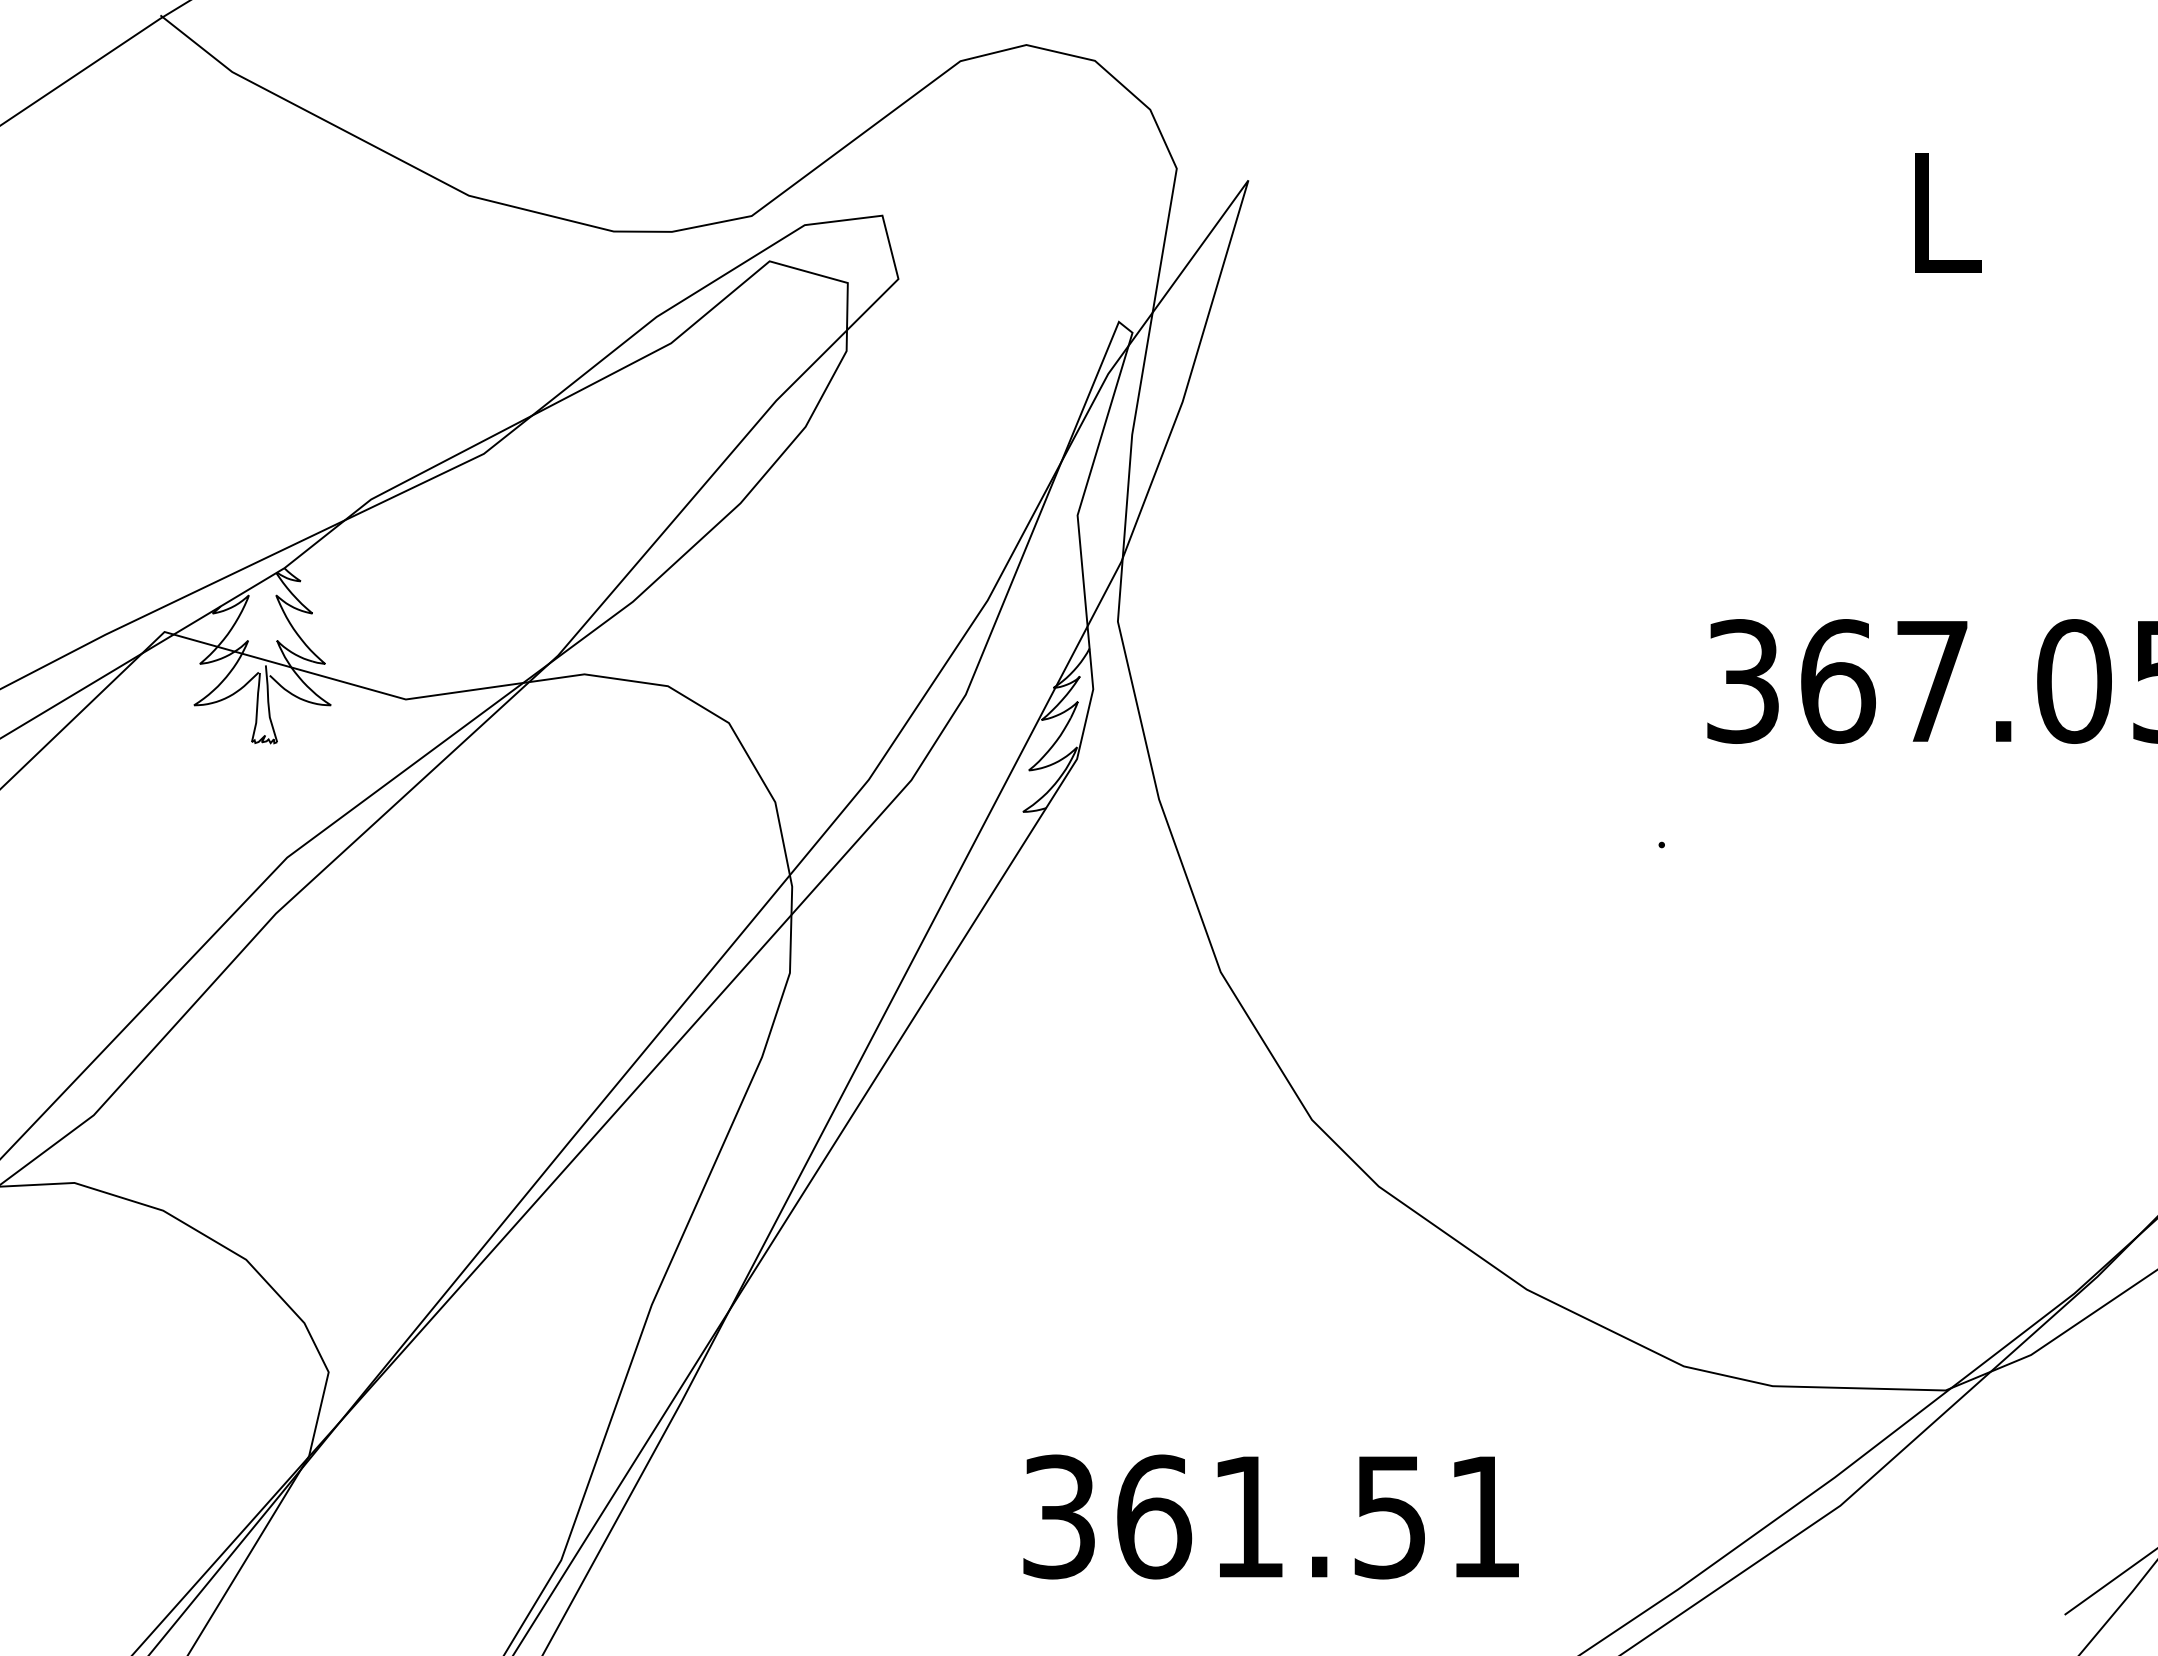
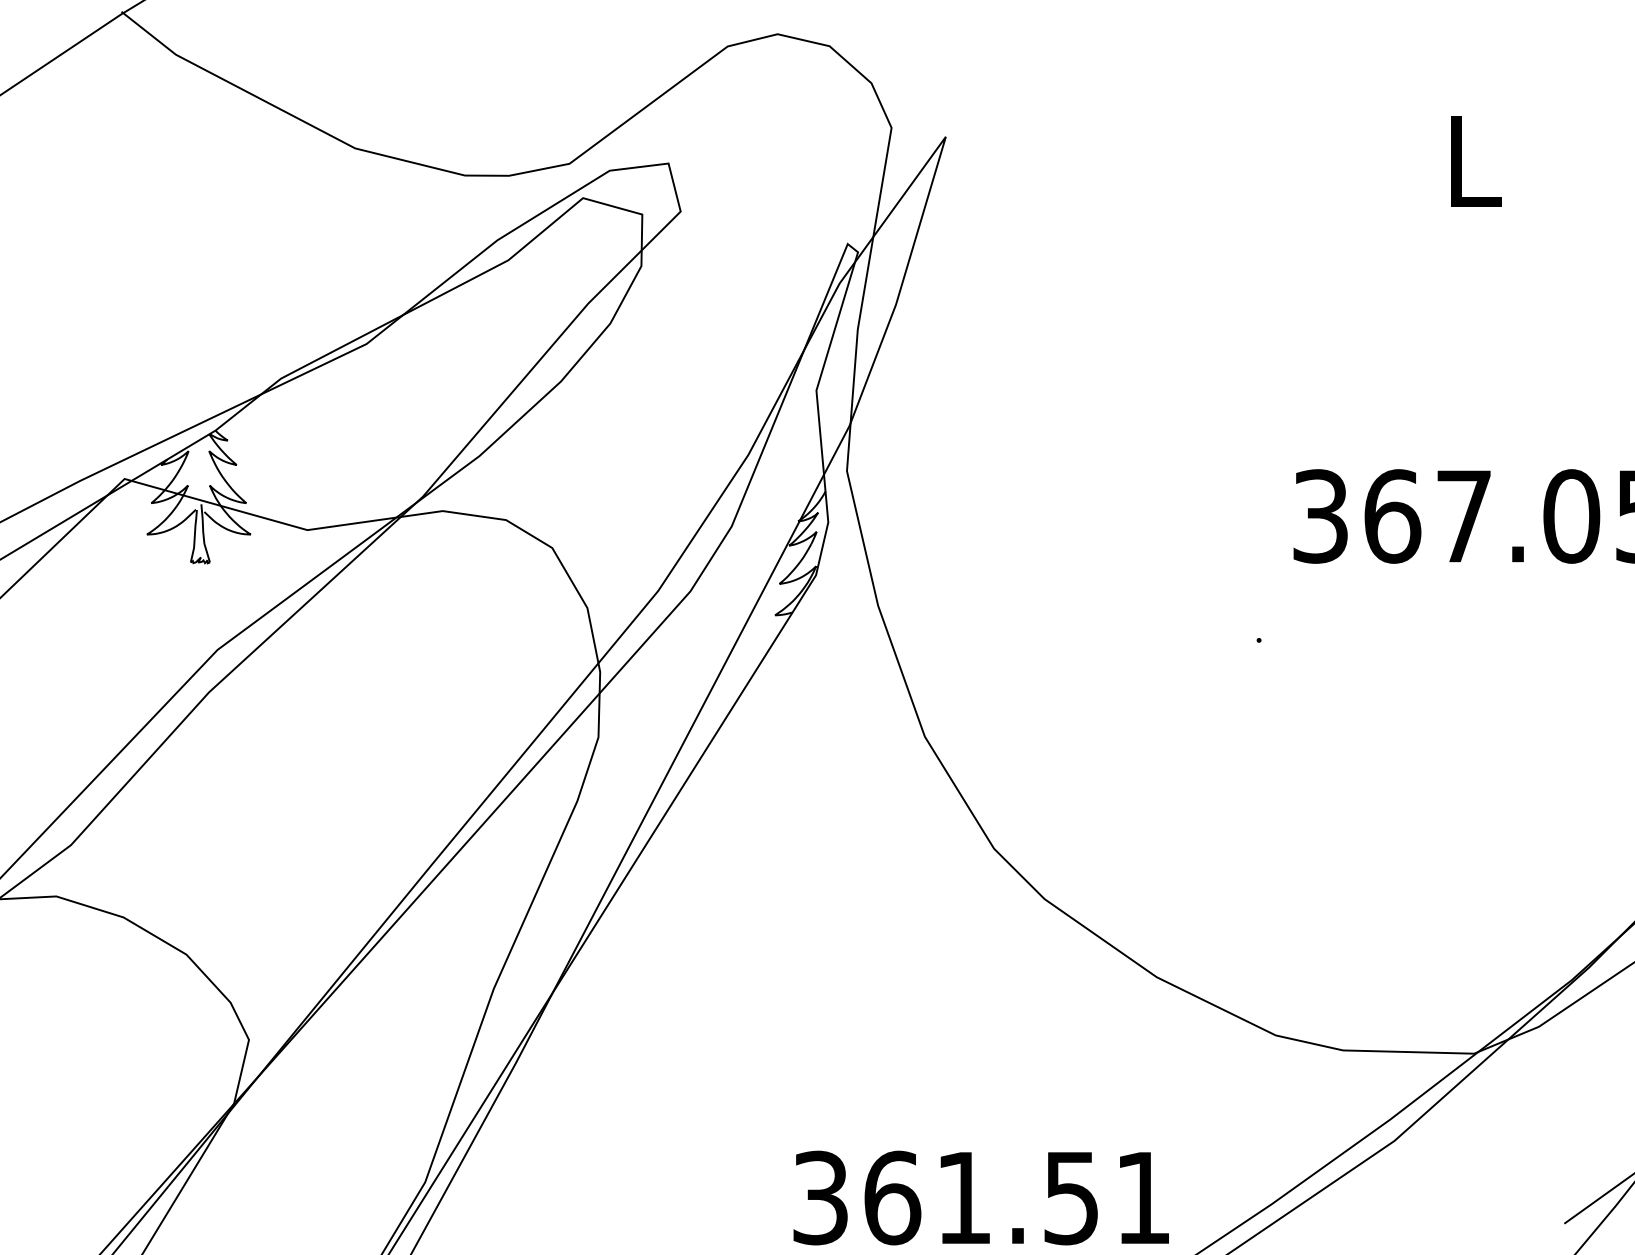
text: (1270, 1516) -> (980, 1197), moved

